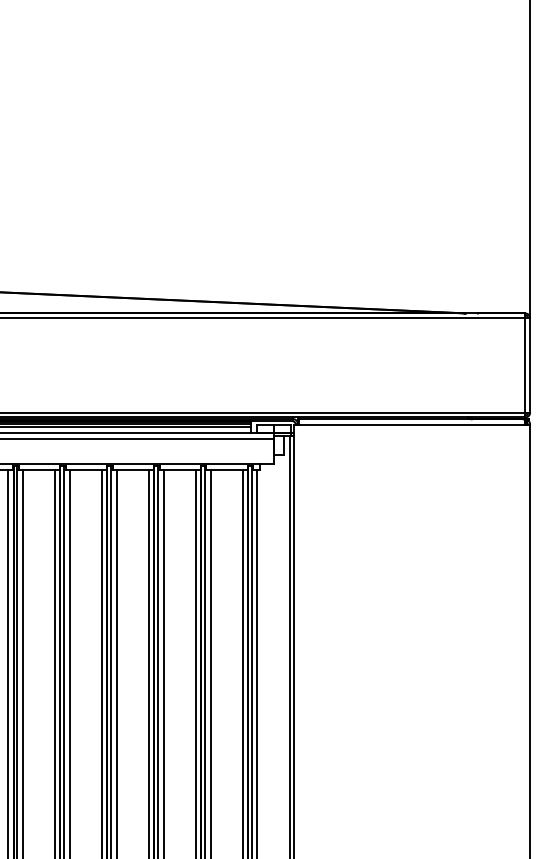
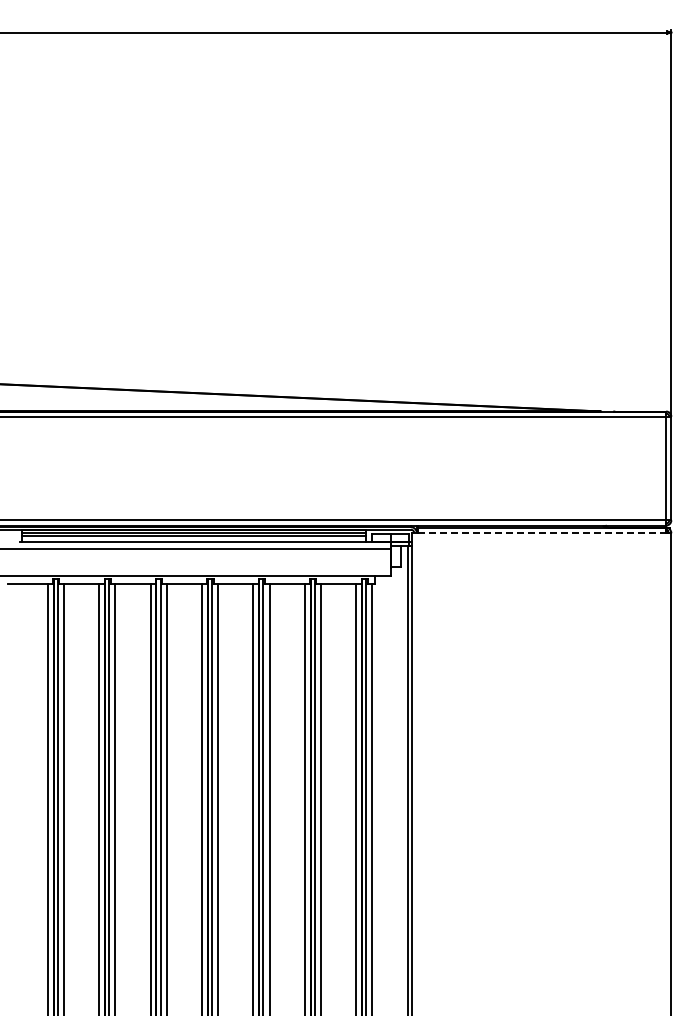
line: (411, 424) -> (541, 533), solid -> dashed

